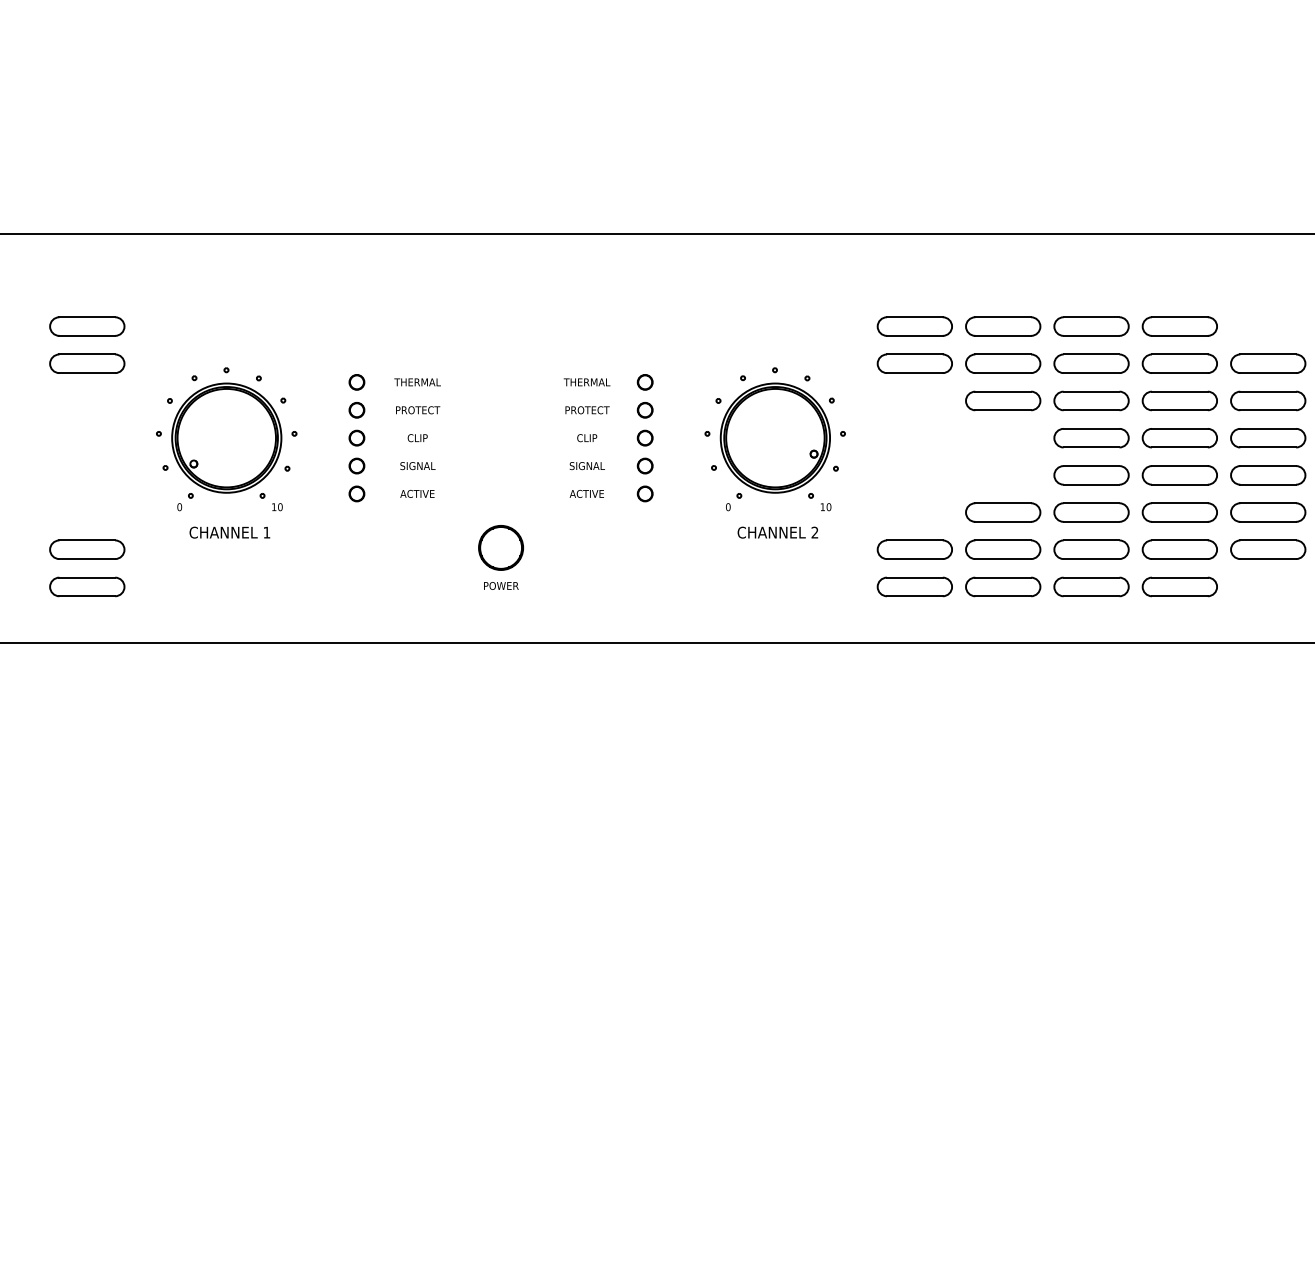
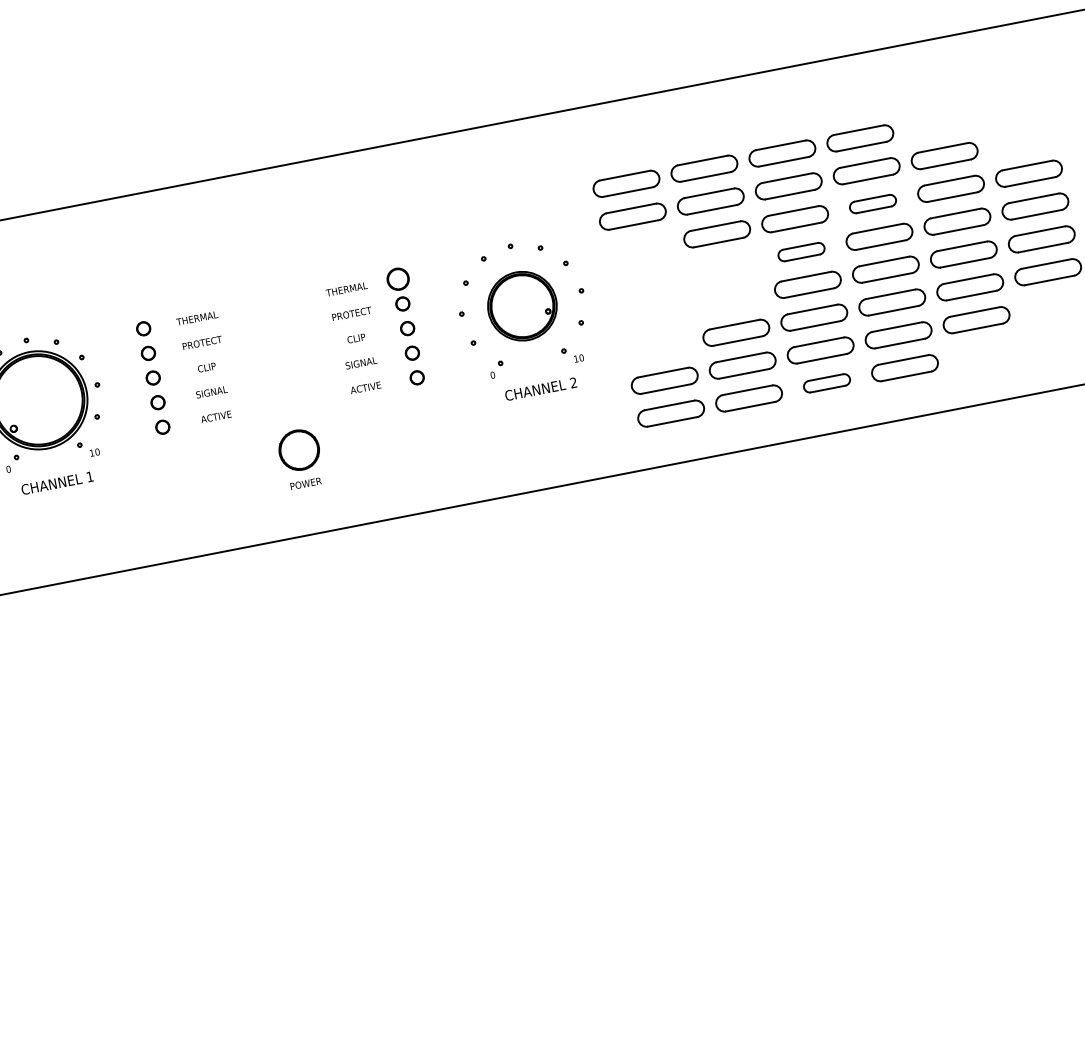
part: (644, 382) -> (397, 279), size x1.6
part: (1179, 400) -> (872, 203), size x0.7
part: (774, 437) -> (521, 305), size x0.7
part: (1091, 438) -> (801, 252), size x0.7
part: (1091, 586) -> (826, 382), size x0.7

